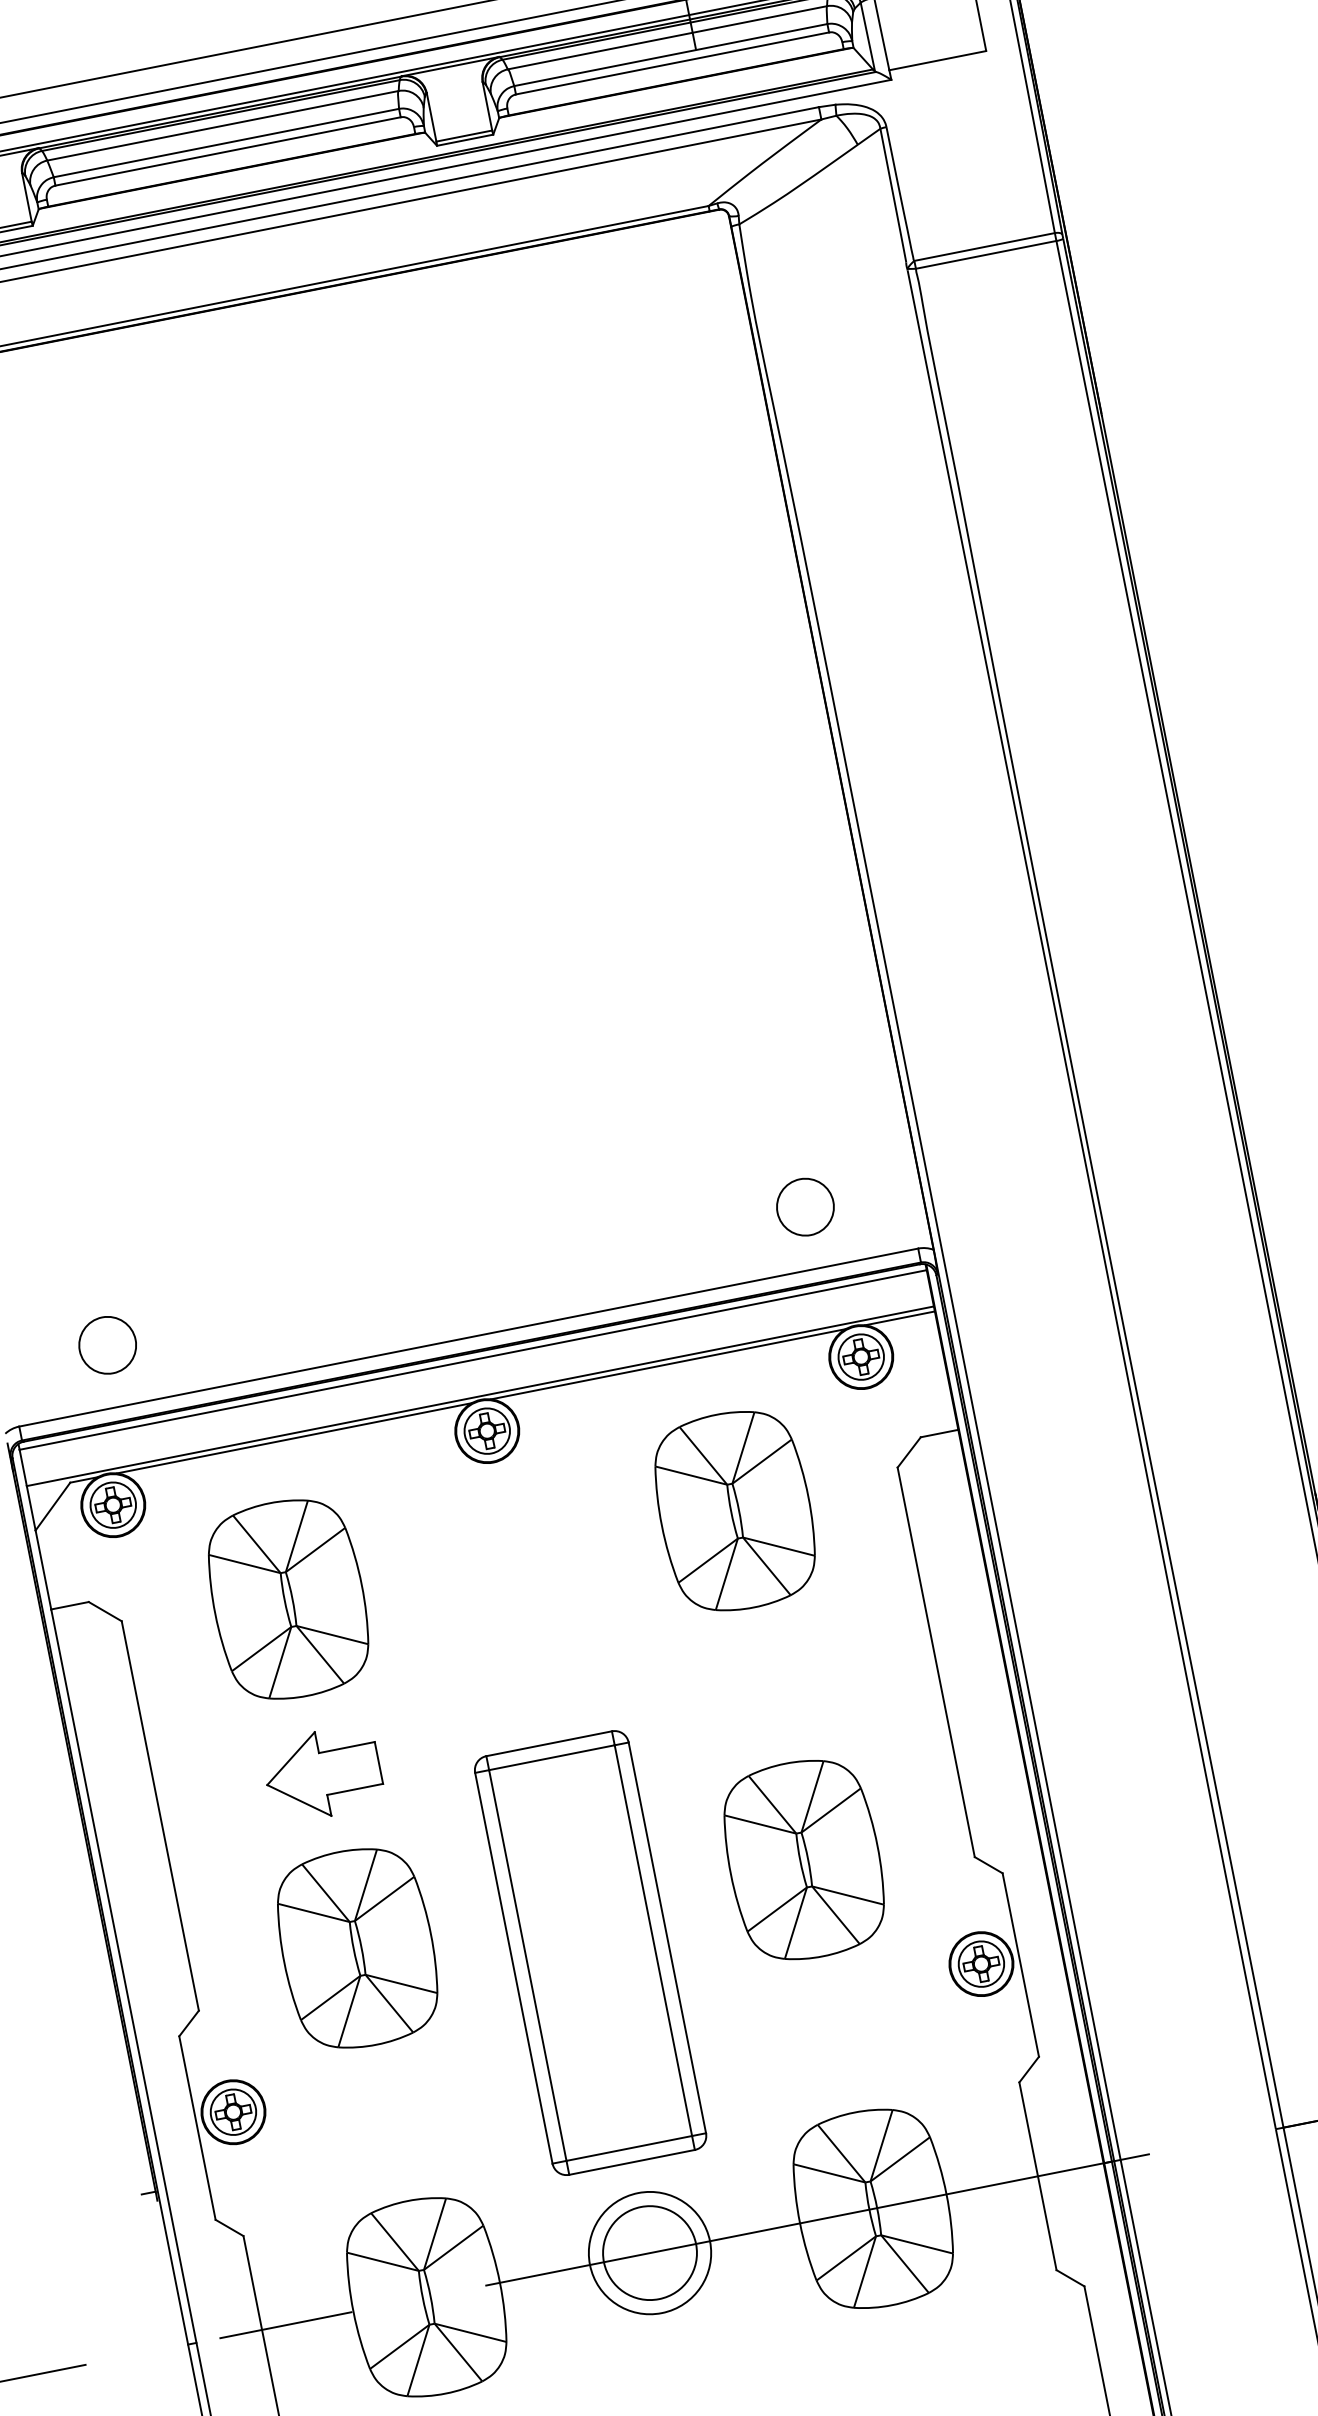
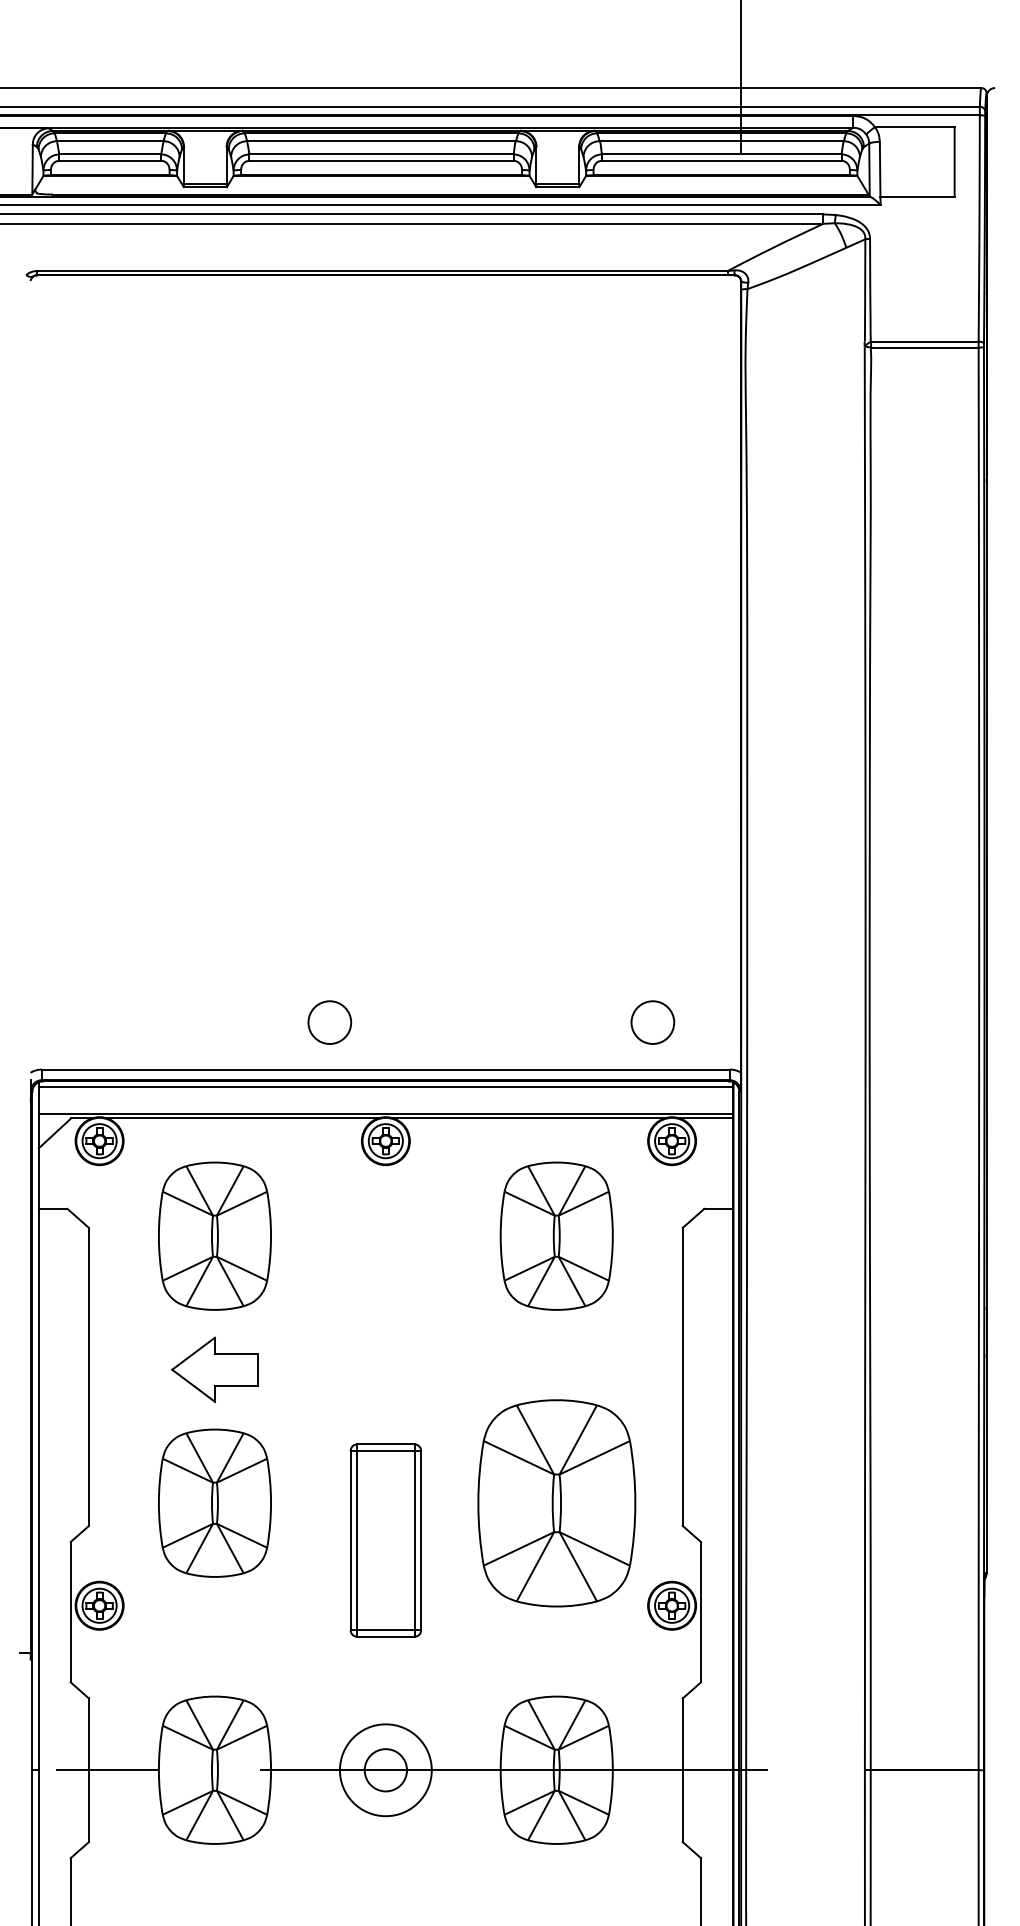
circle: (107, 1345) -> (329, 1022), moved
part: (803, 1859) -> (556, 1502), size x1.4
part: (590, 1952) -> (385, 1540), size x0.6
circle: (649, 2253) -> (385, 1770), size x0.6

